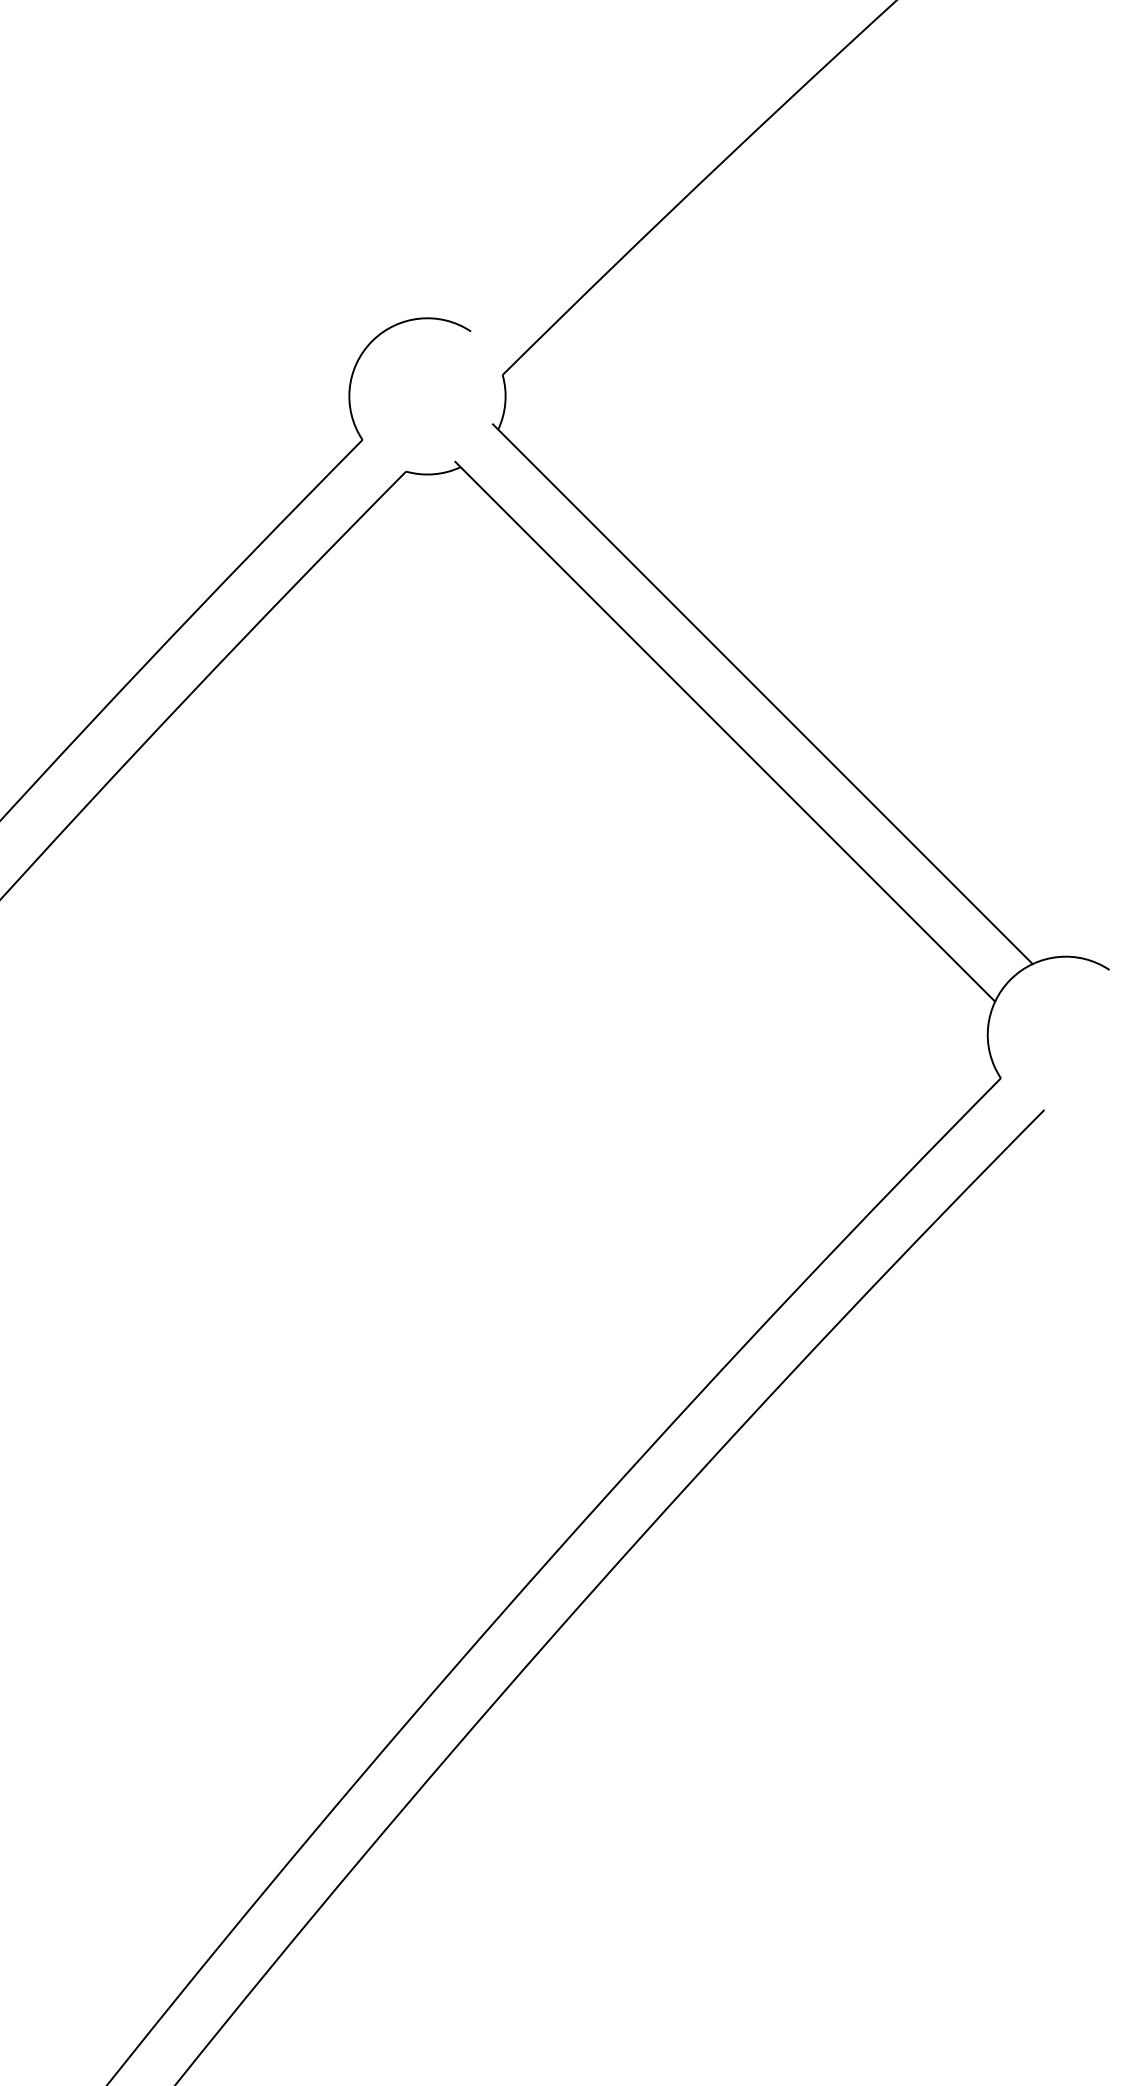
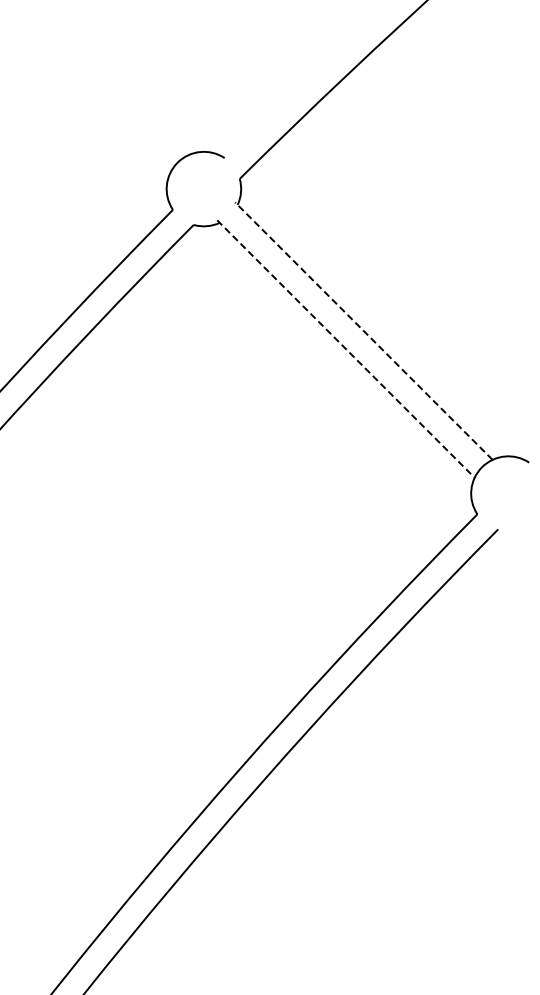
line: (762, 692) -> (363, 330), solid -> dashed
line: (726, 732) -> (346, 349), solid -> dashed

